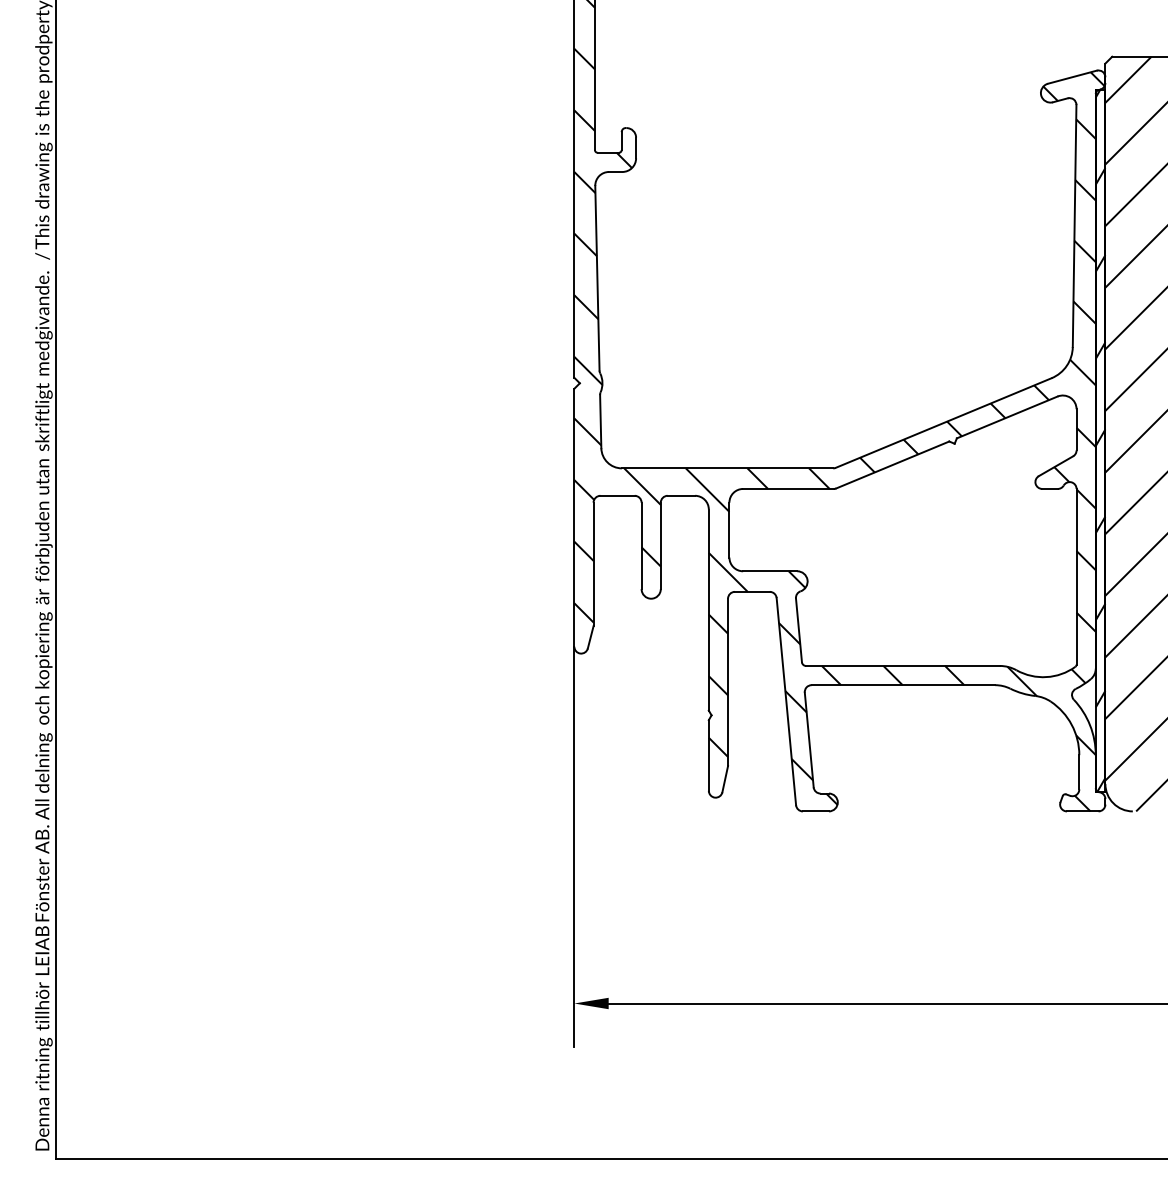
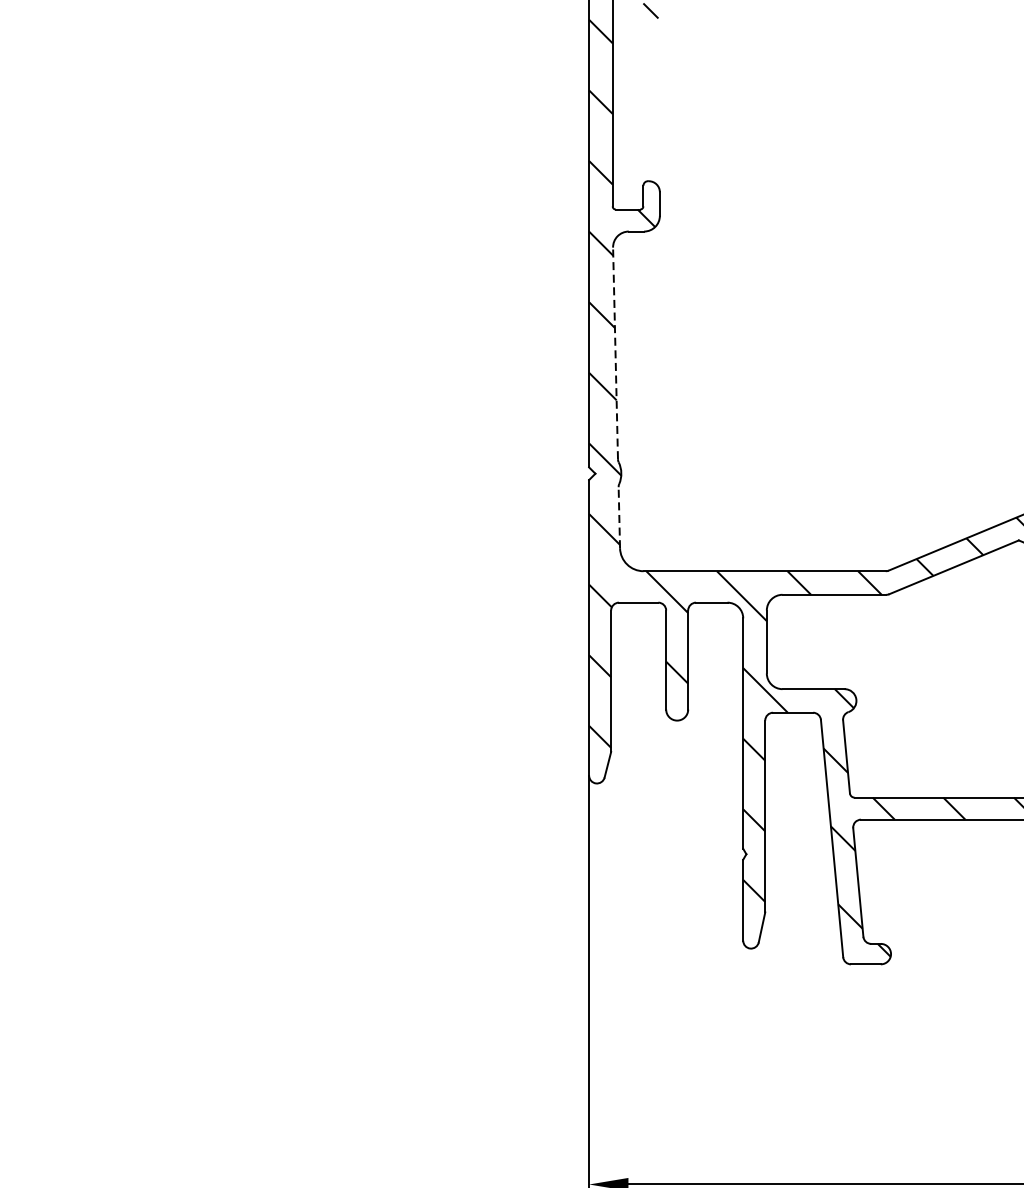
line: (597, 277) -> (615, 352), solid -> dashed
line: (600, 421) -> (619, 517), solid -> dashed

